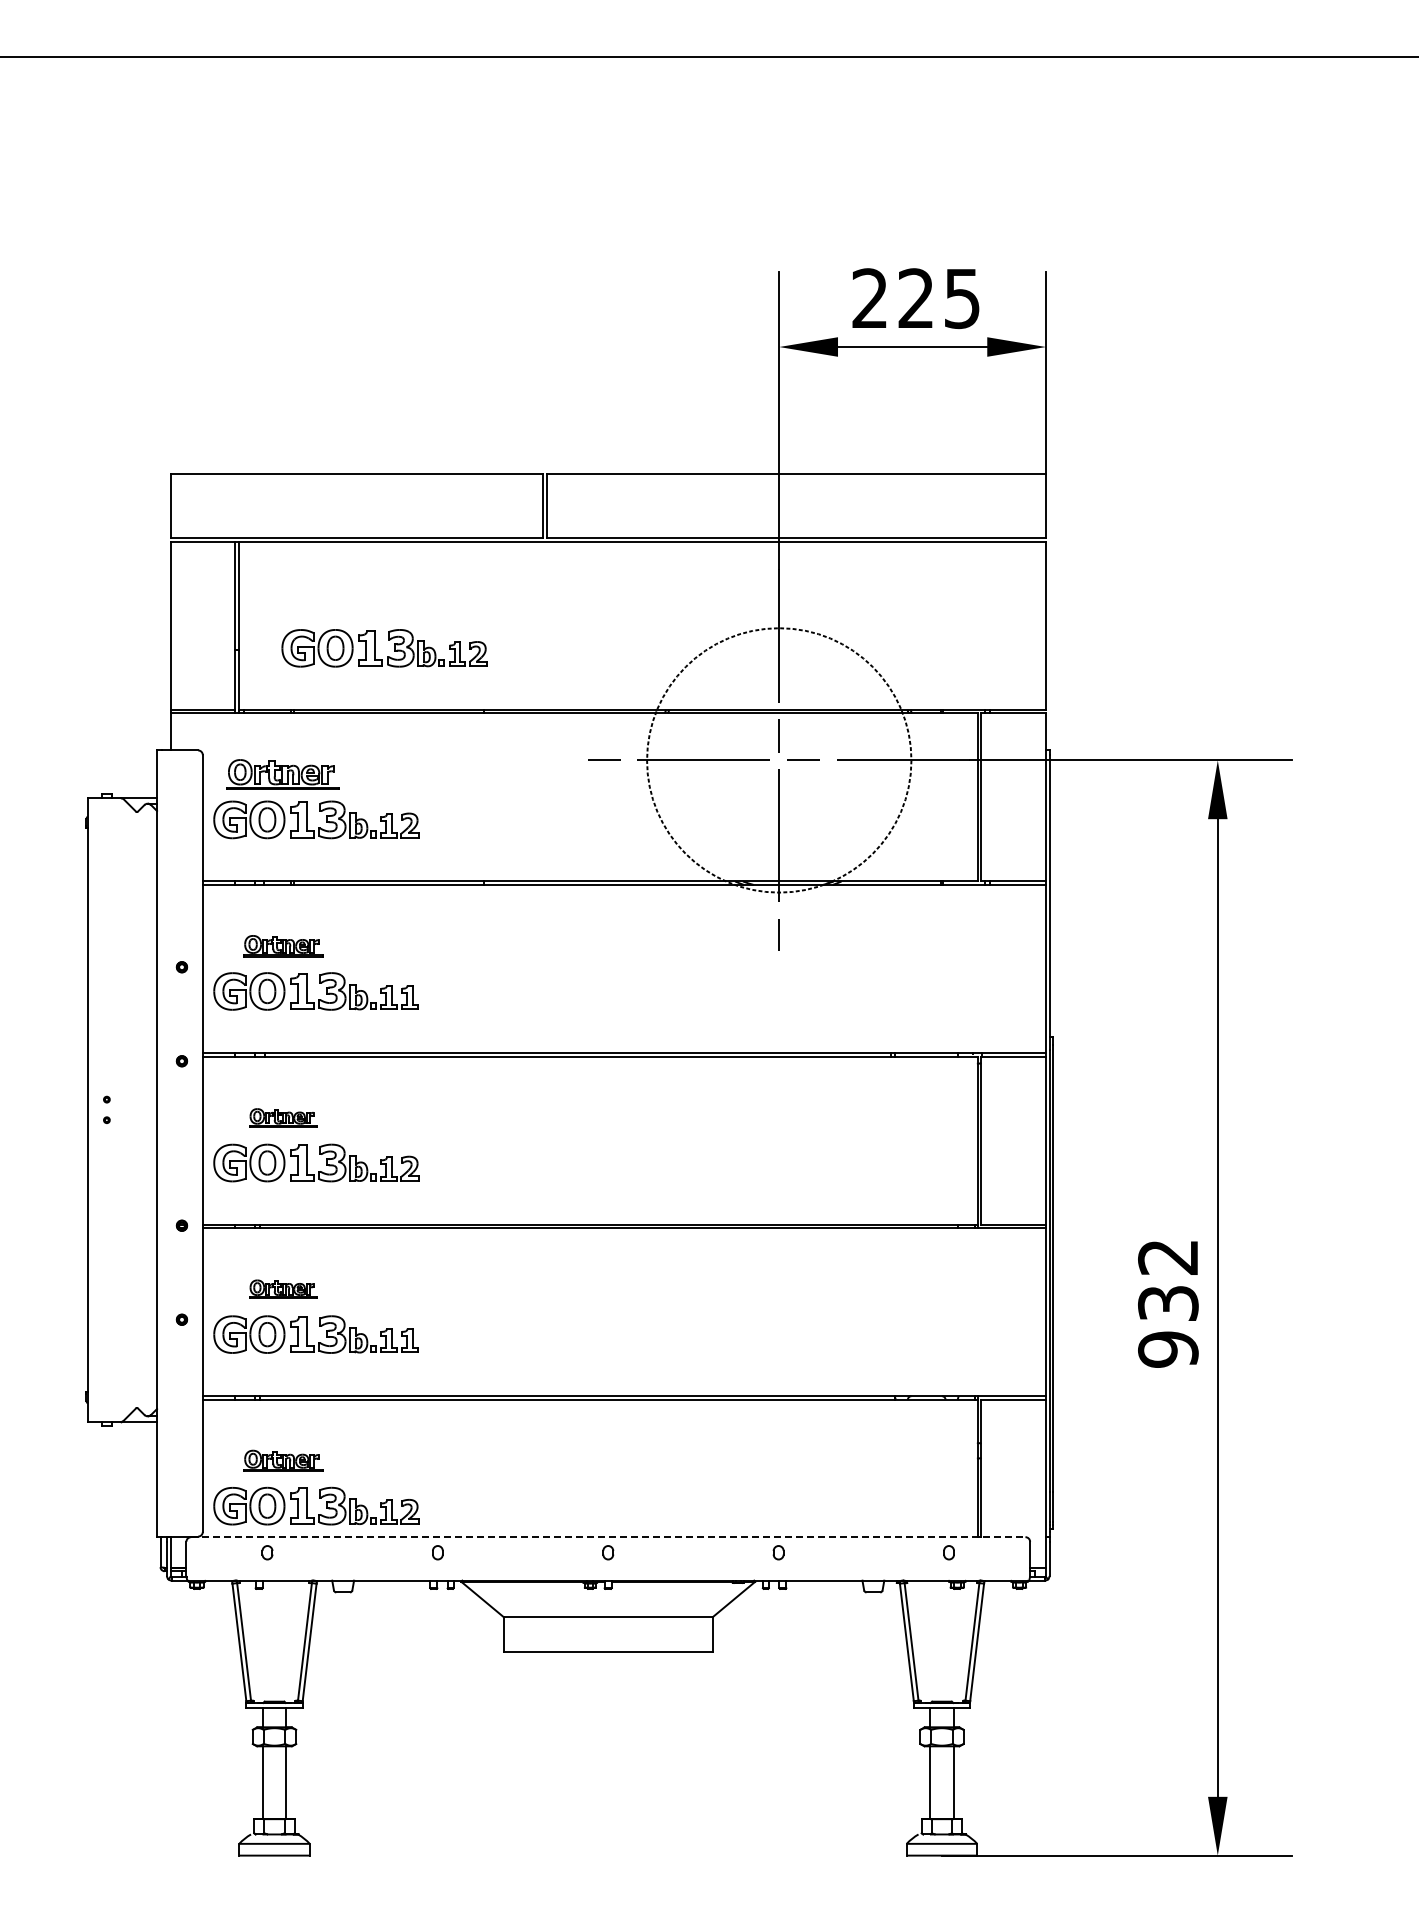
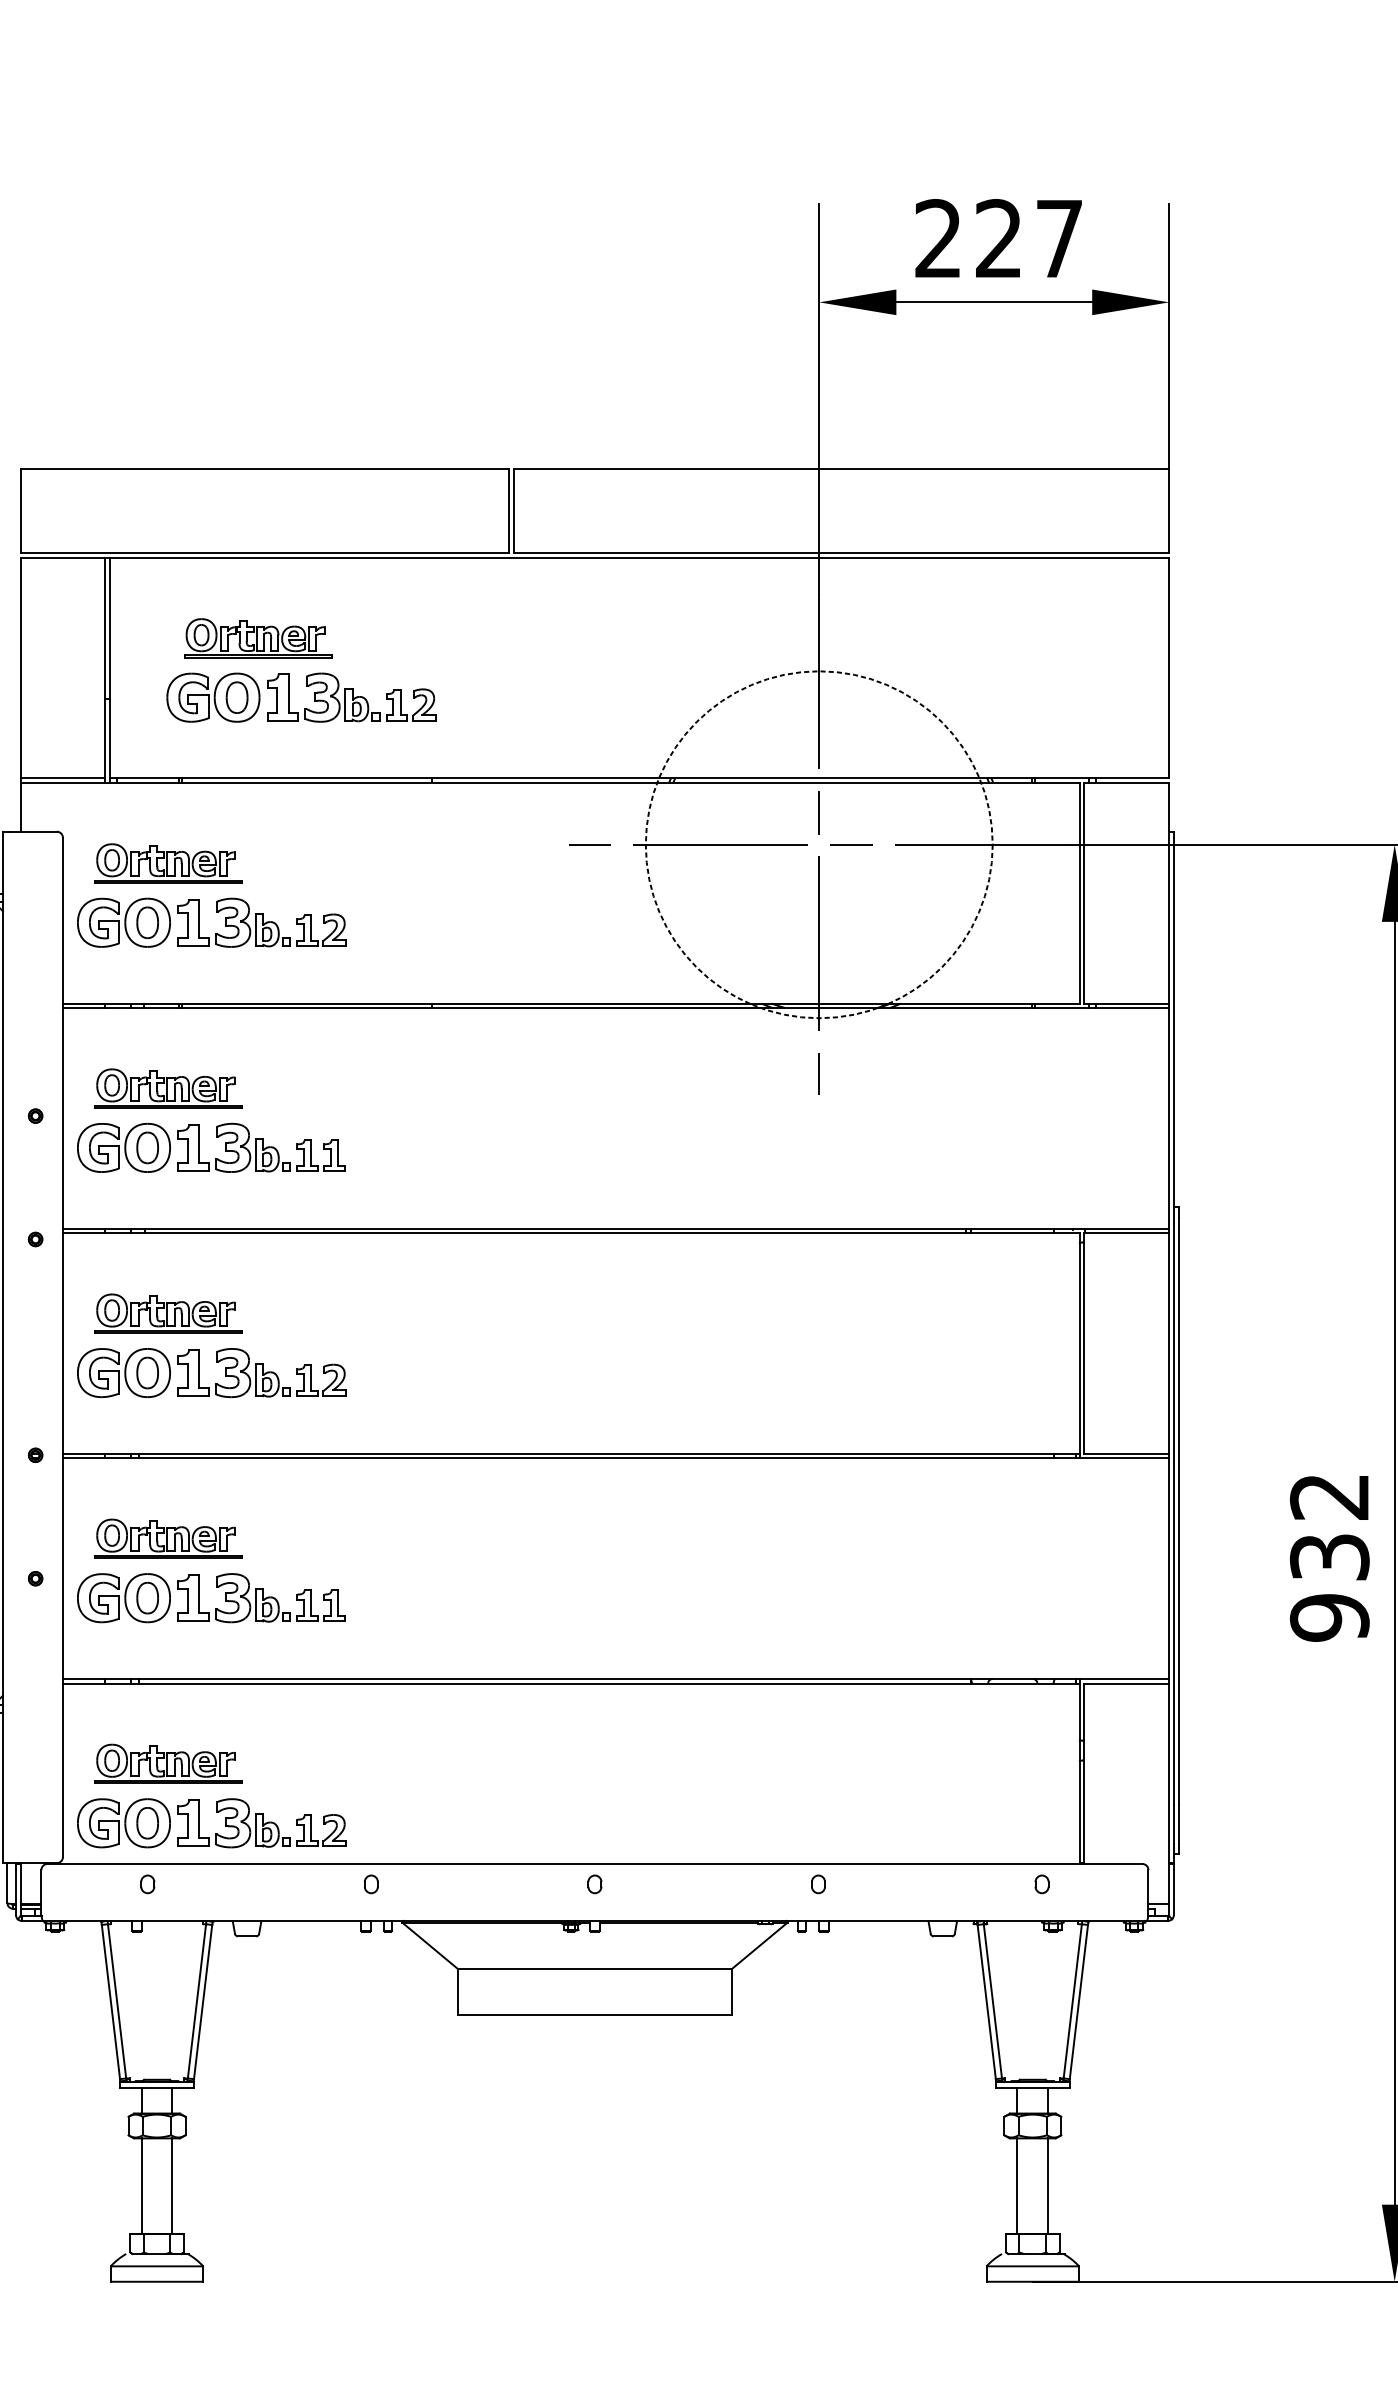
text: (962, 299) -> (1059, 239), 225 -> 227
part: (351, 602) -> (258, 637), added
part: (282, 945) -> (167, 1087), size x1.43
part: (282, 1117) -> (167, 1313), size x1.67
part: (282, 1288) -> (167, 1537), size x1.67
part: (282, 1460) -> (167, 1763), size x1.43
line: (608, 1537) -> (595, 1864), dashed -> solid

